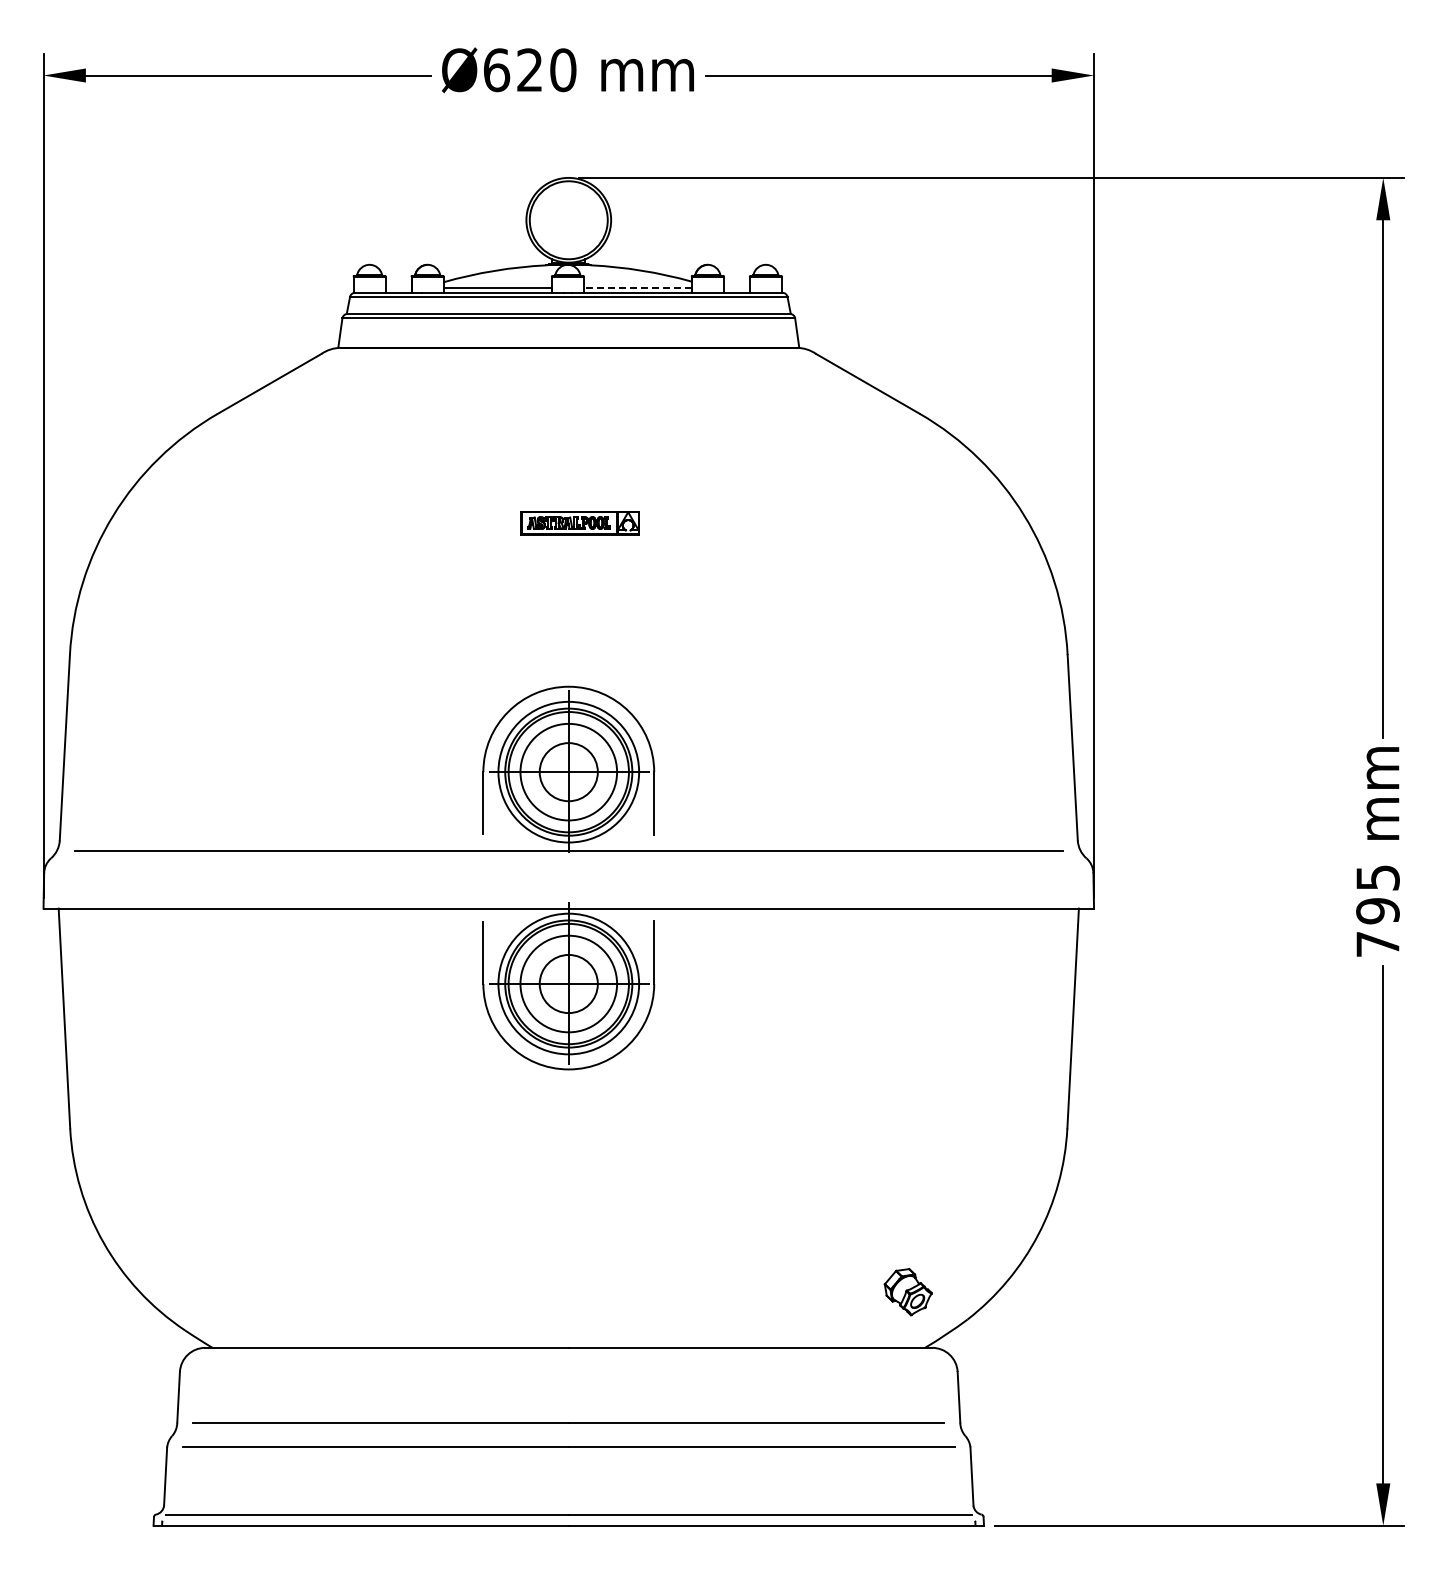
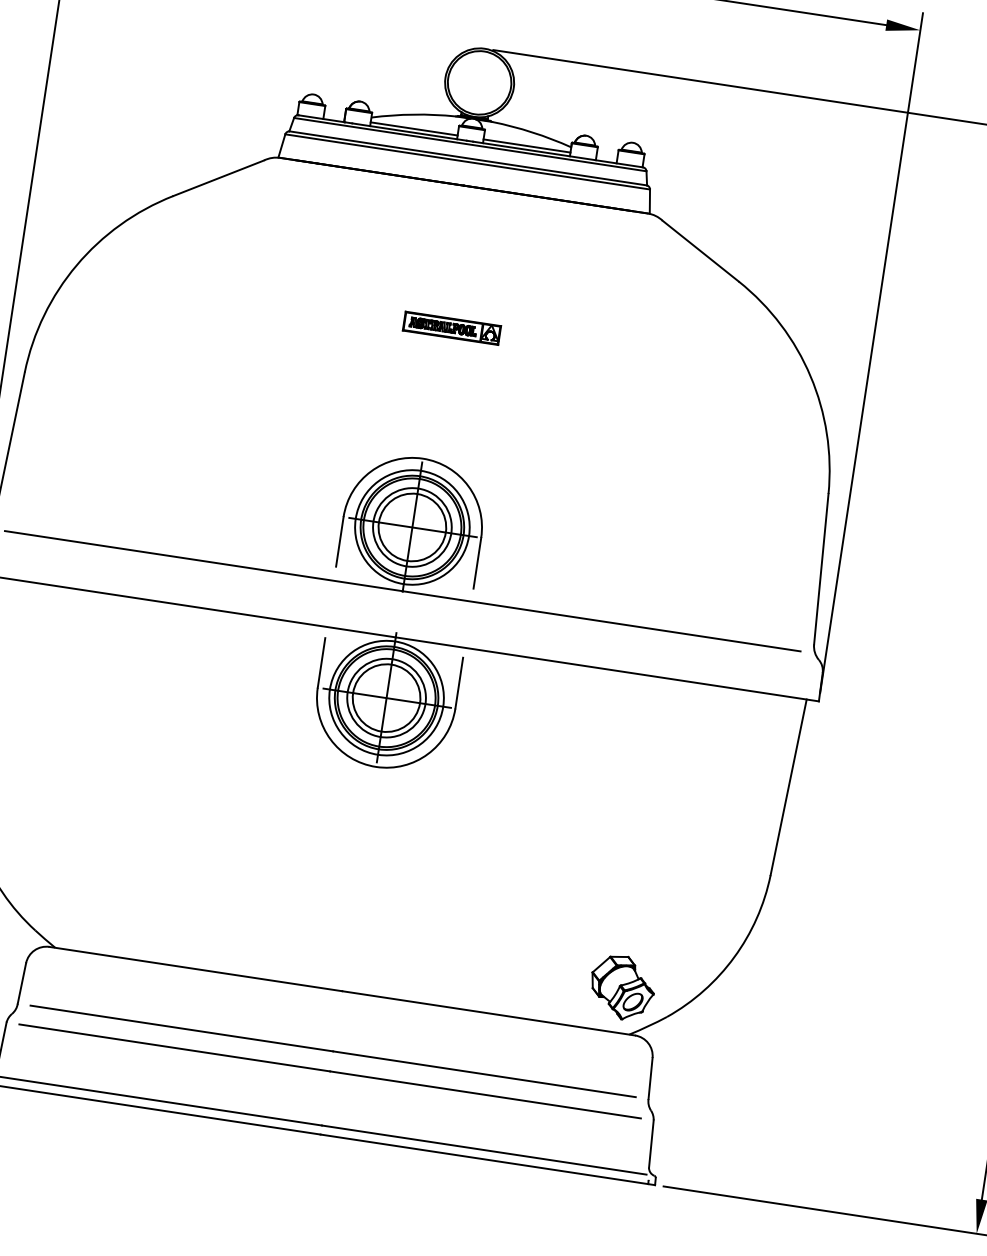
line: (637, 288) -> (526, 146), dashed -> solid
circle: (568, 771) -> (412, 526), size x1.43
circle: (568, 983) -> (386, 697), size x1.43
part: (908, 1291) -> (622, 987), size x1.67

